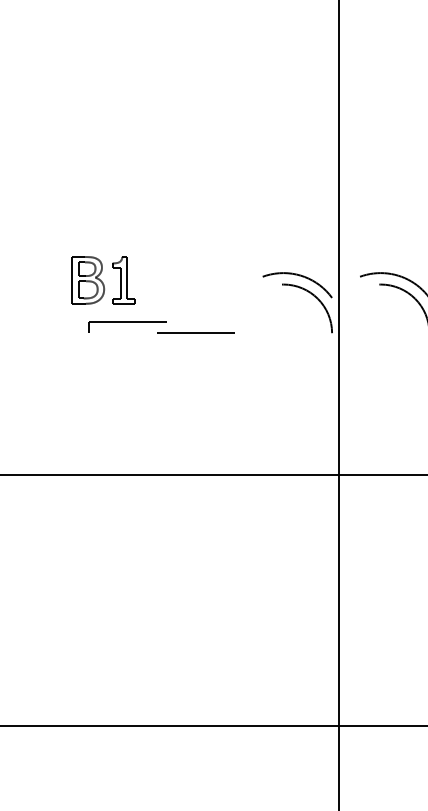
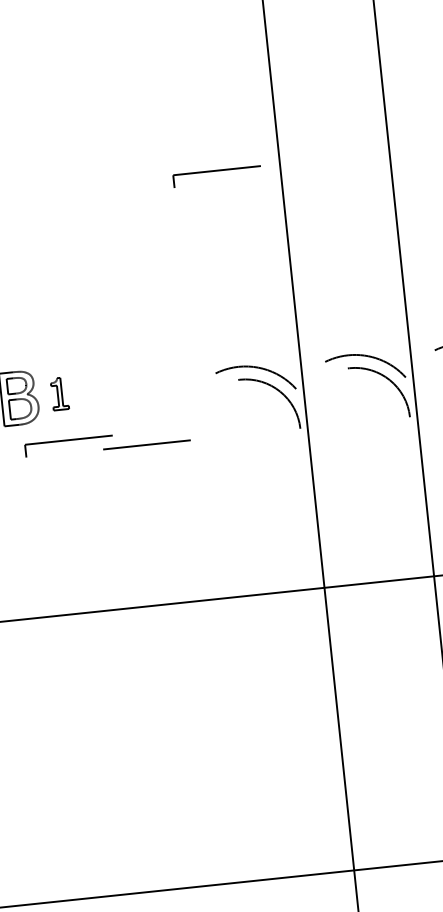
part: (282, 103) -> (217, 175), added
part: (123, 280) -> (59, 394), size x0.6

